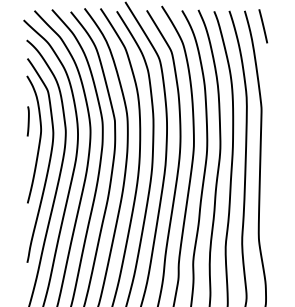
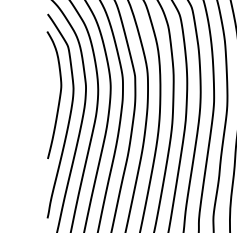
line: (27, 121) -> (47, 77), removed

